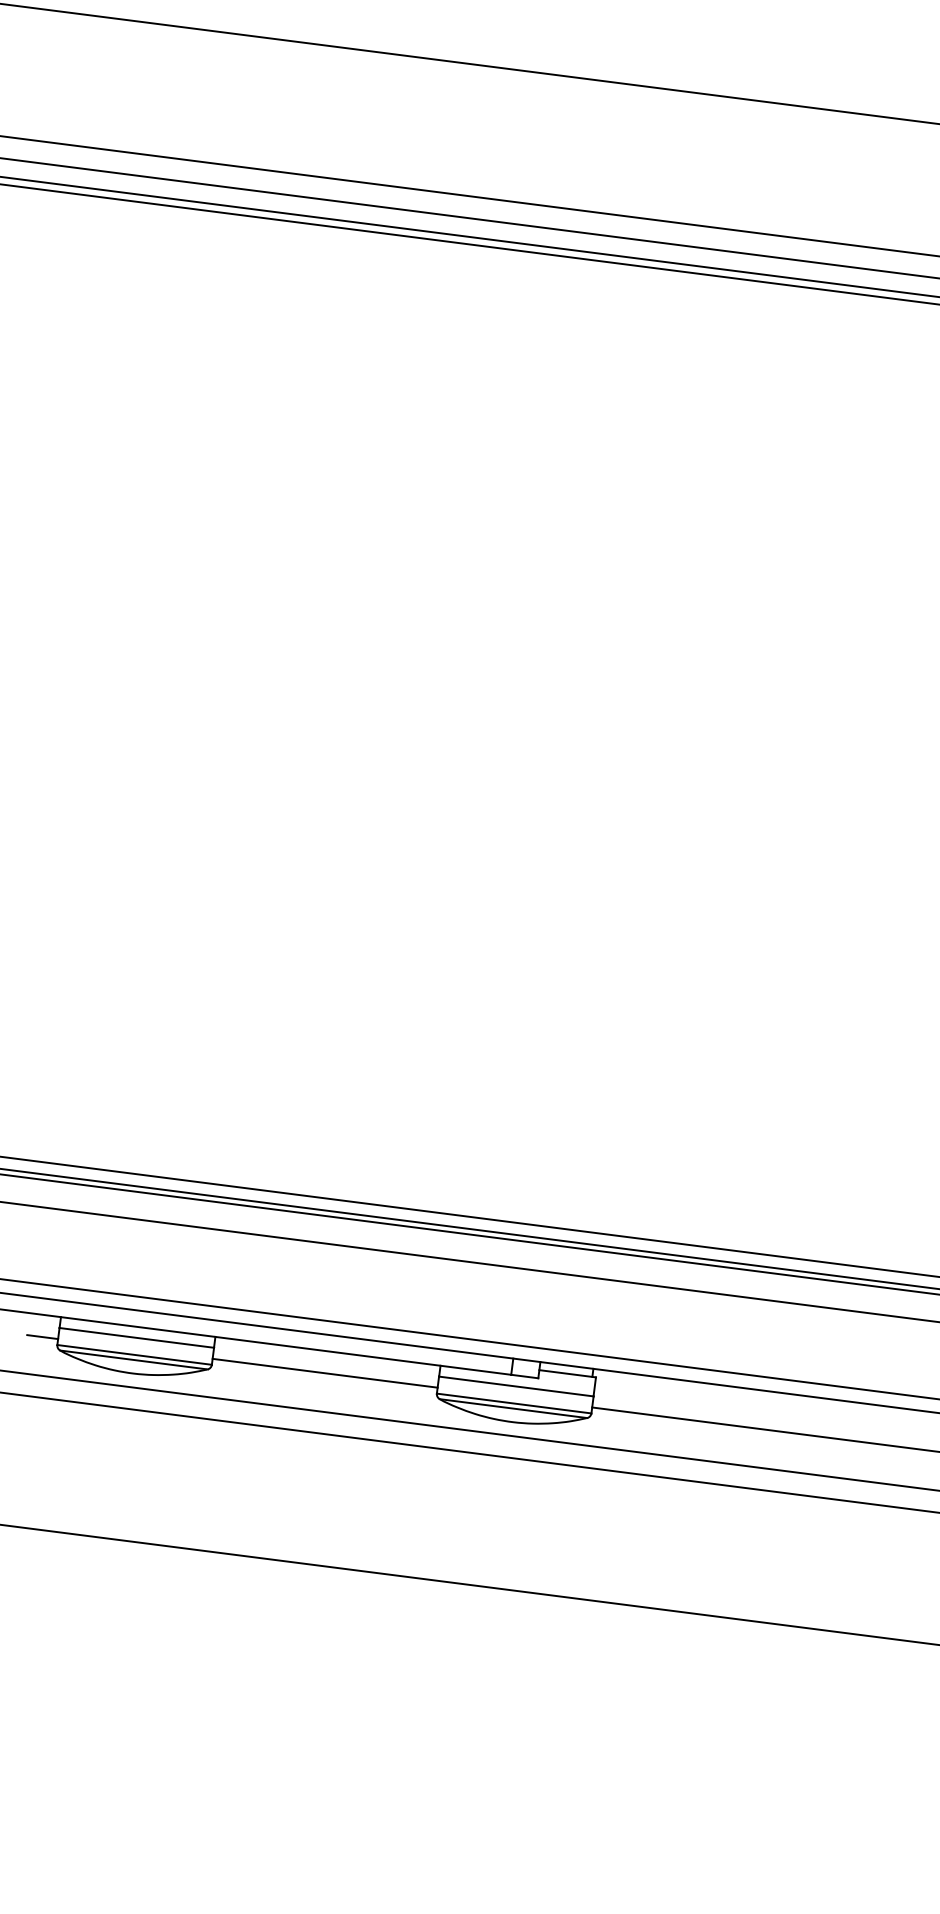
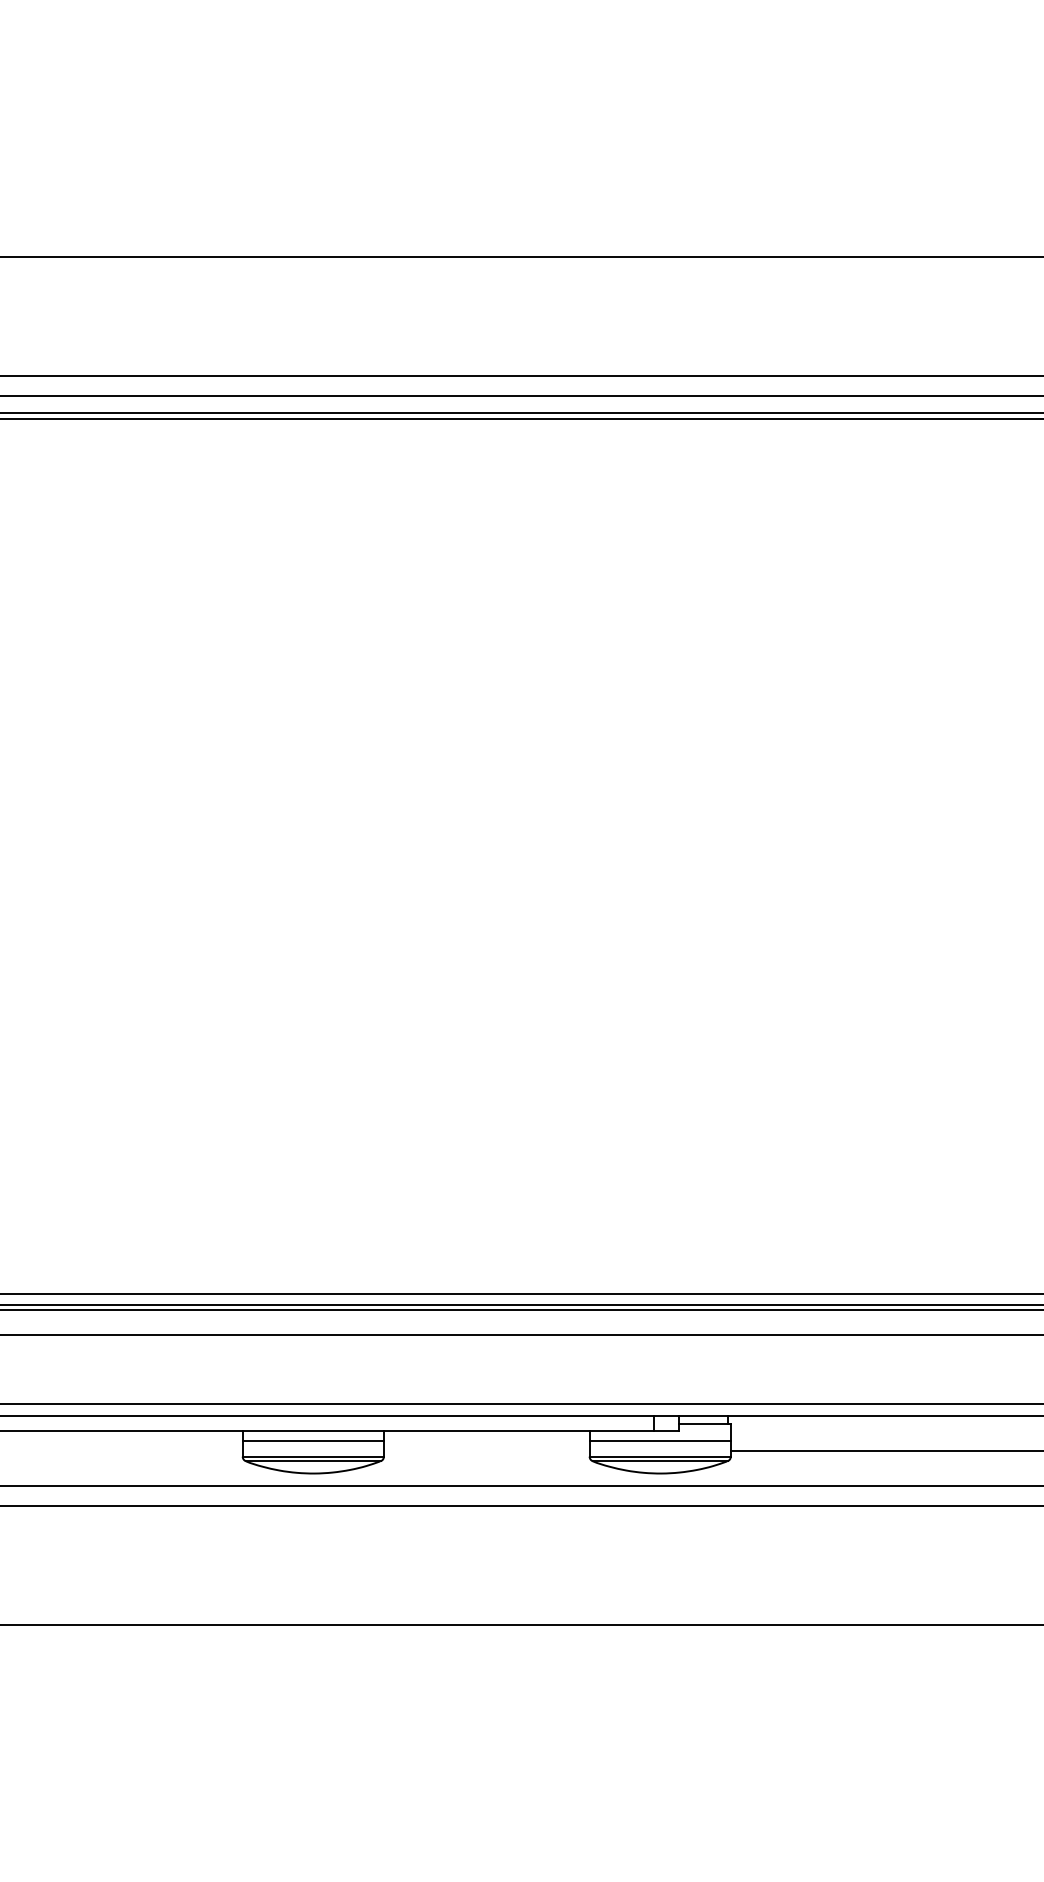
line: (42, 1337) -> (228, 1451), removed
line: (324, 1373) -> (486, 1451), removed

